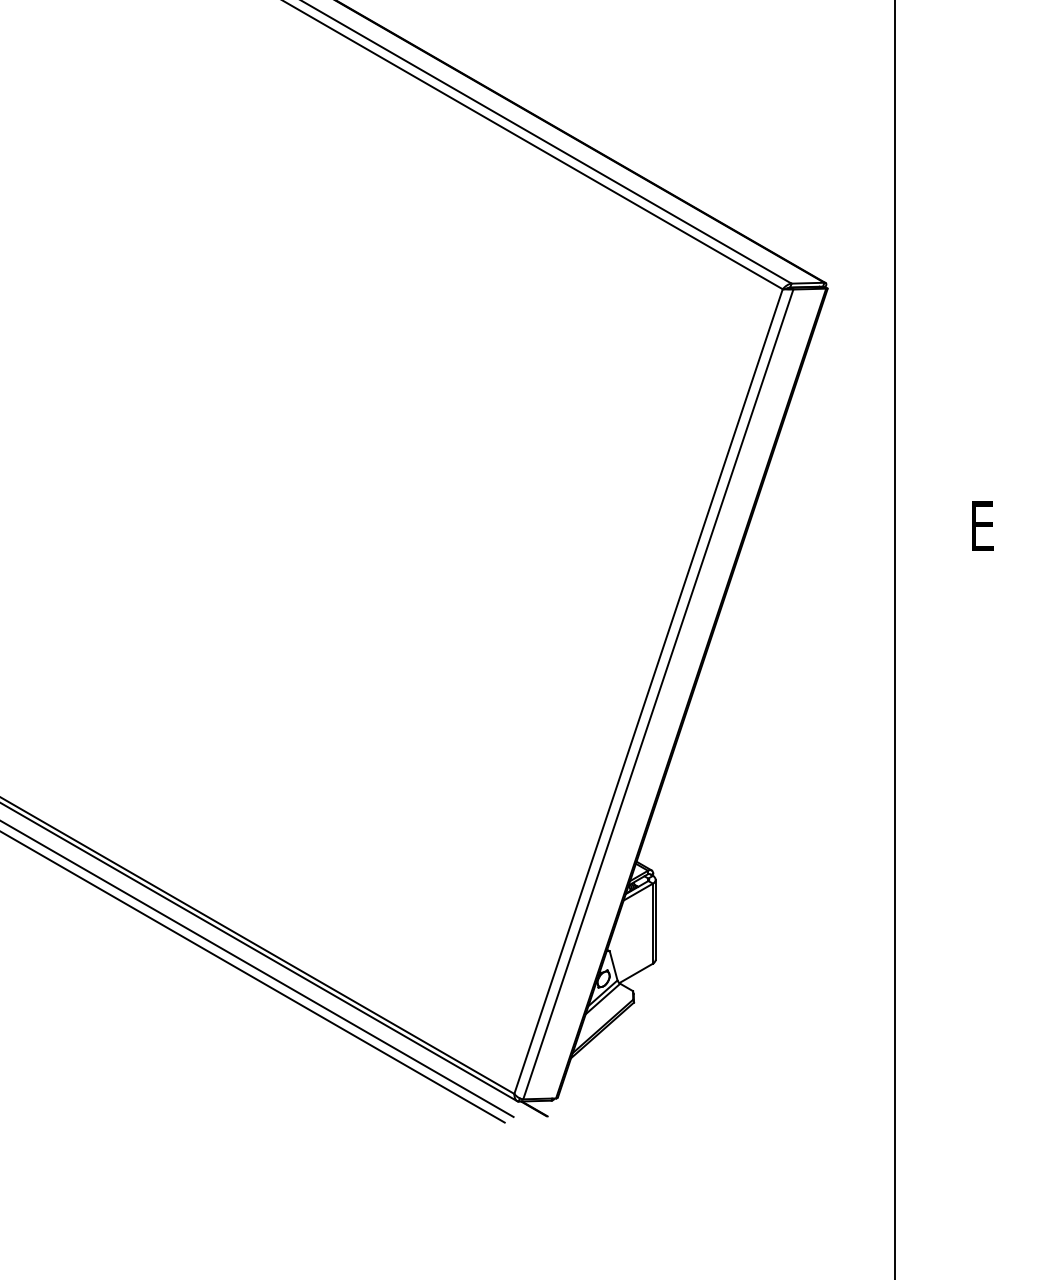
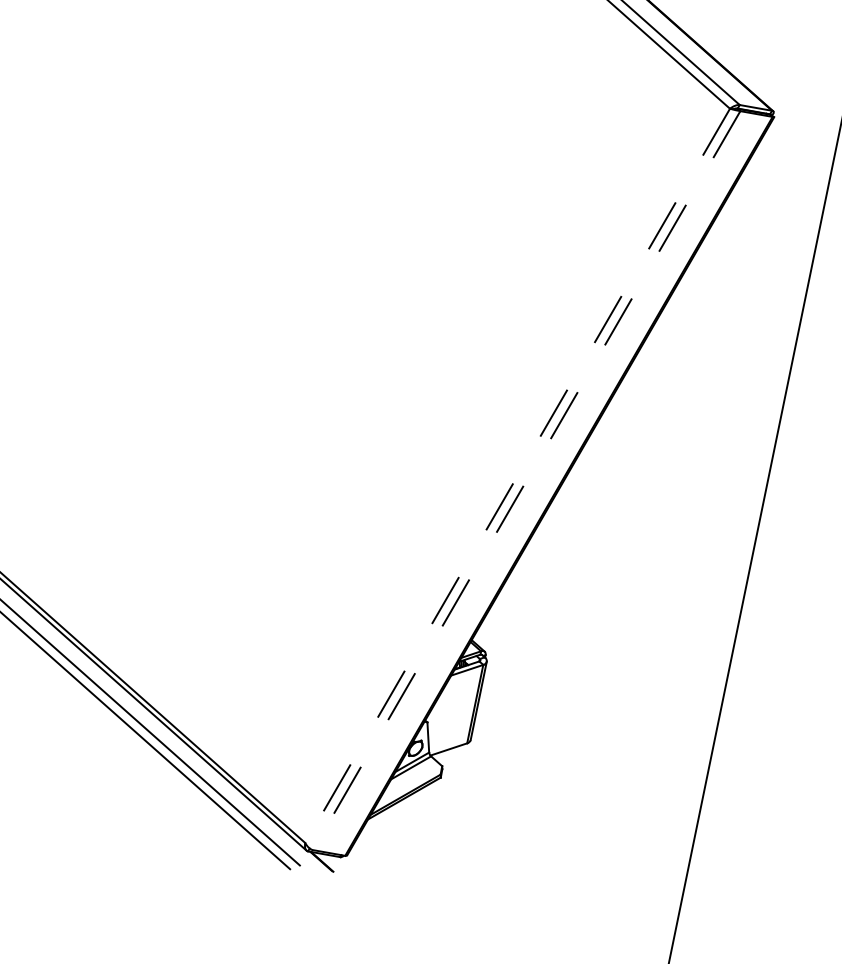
line: (648, 692) -> (517, 476), solid -> dashed
line: (658, 694) -> (526, 480), solid -> dashed

